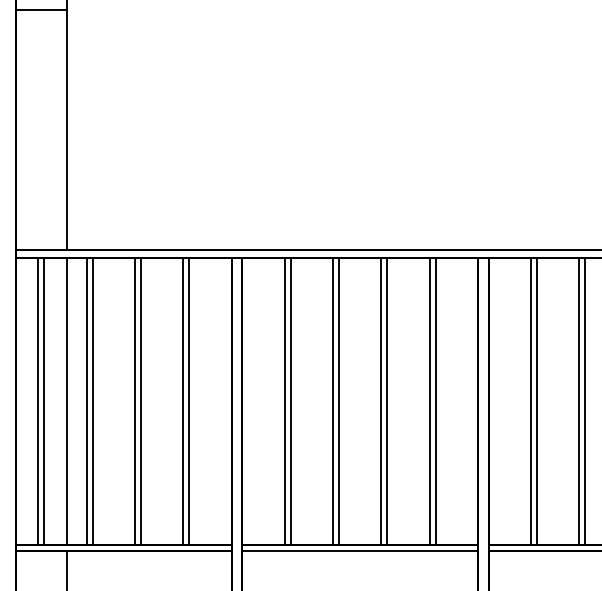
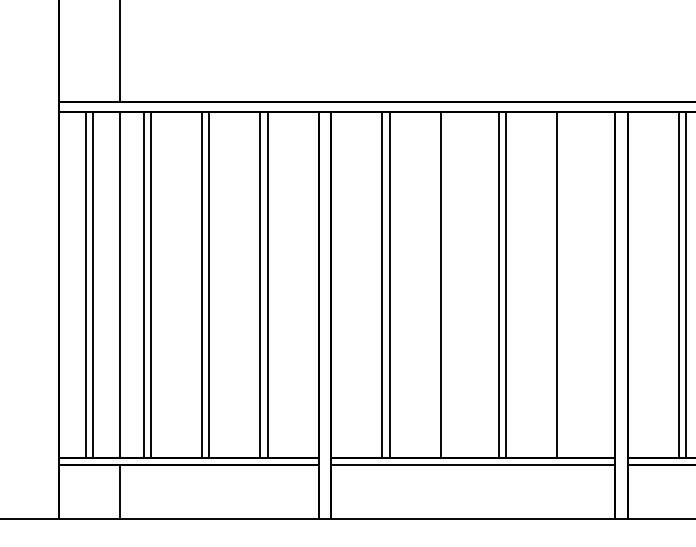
line: (339, 401) -> (448, 284), removed
line: (435, 401) -> (564, 284), removed

